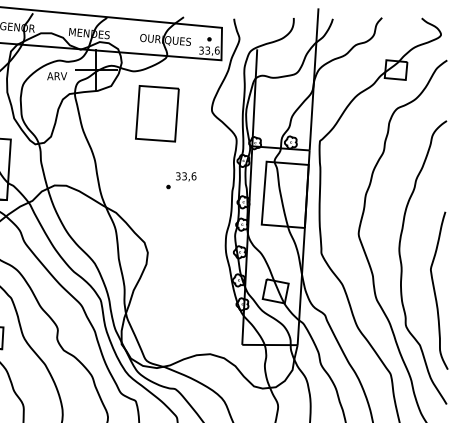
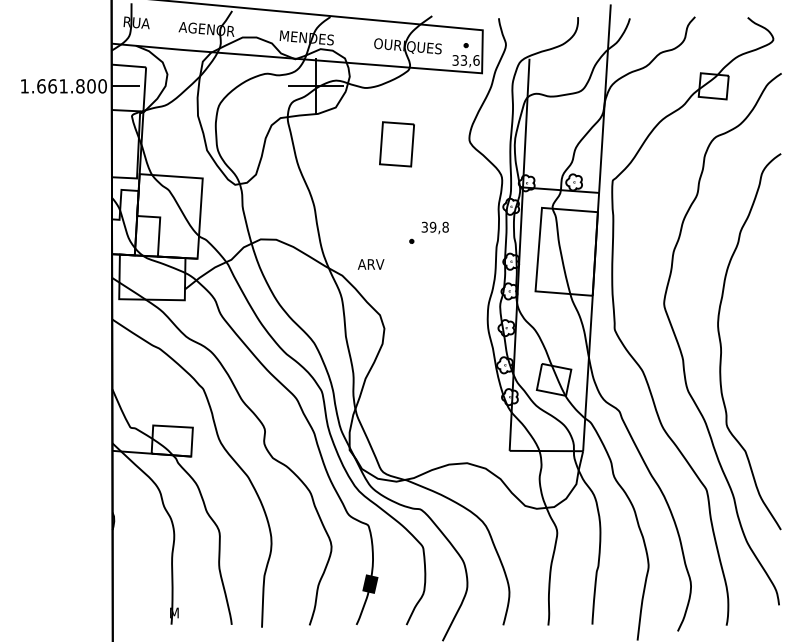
text: (56, 76) -> (370, 264), moved
part: (156, 113) -> (396, 144), size x0.6
text: (188, 176) -> (438, 227), 33,6 -> 39,8
curve: (435, 290) -> (765, 378), removed

